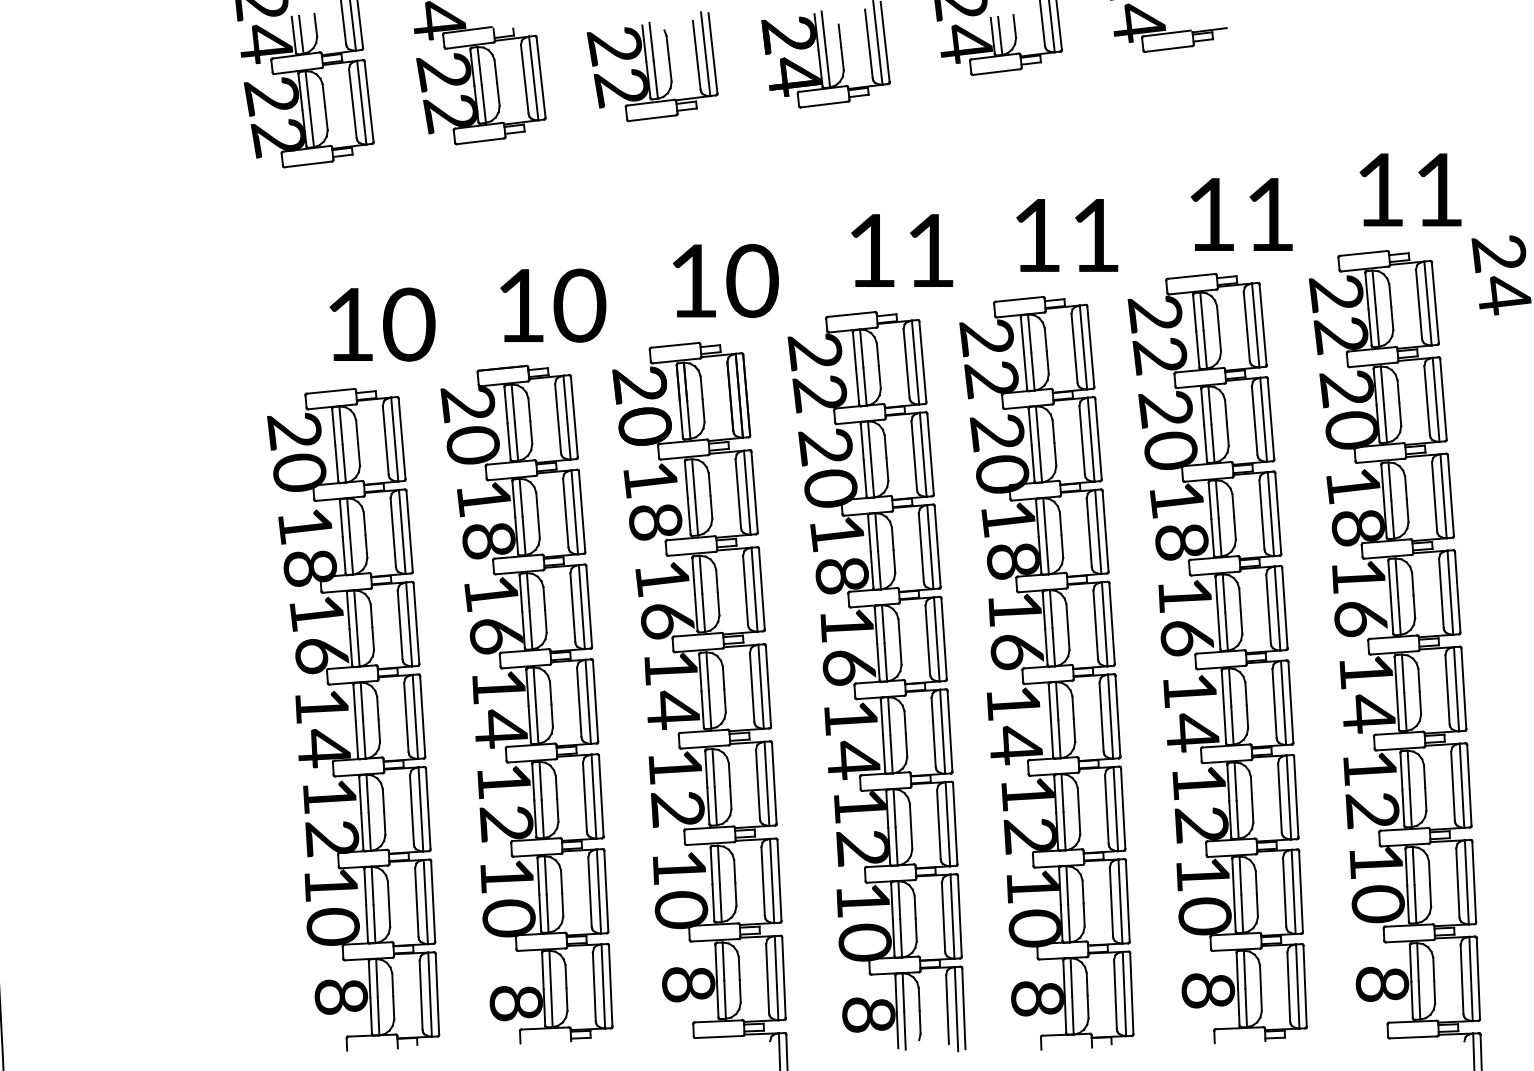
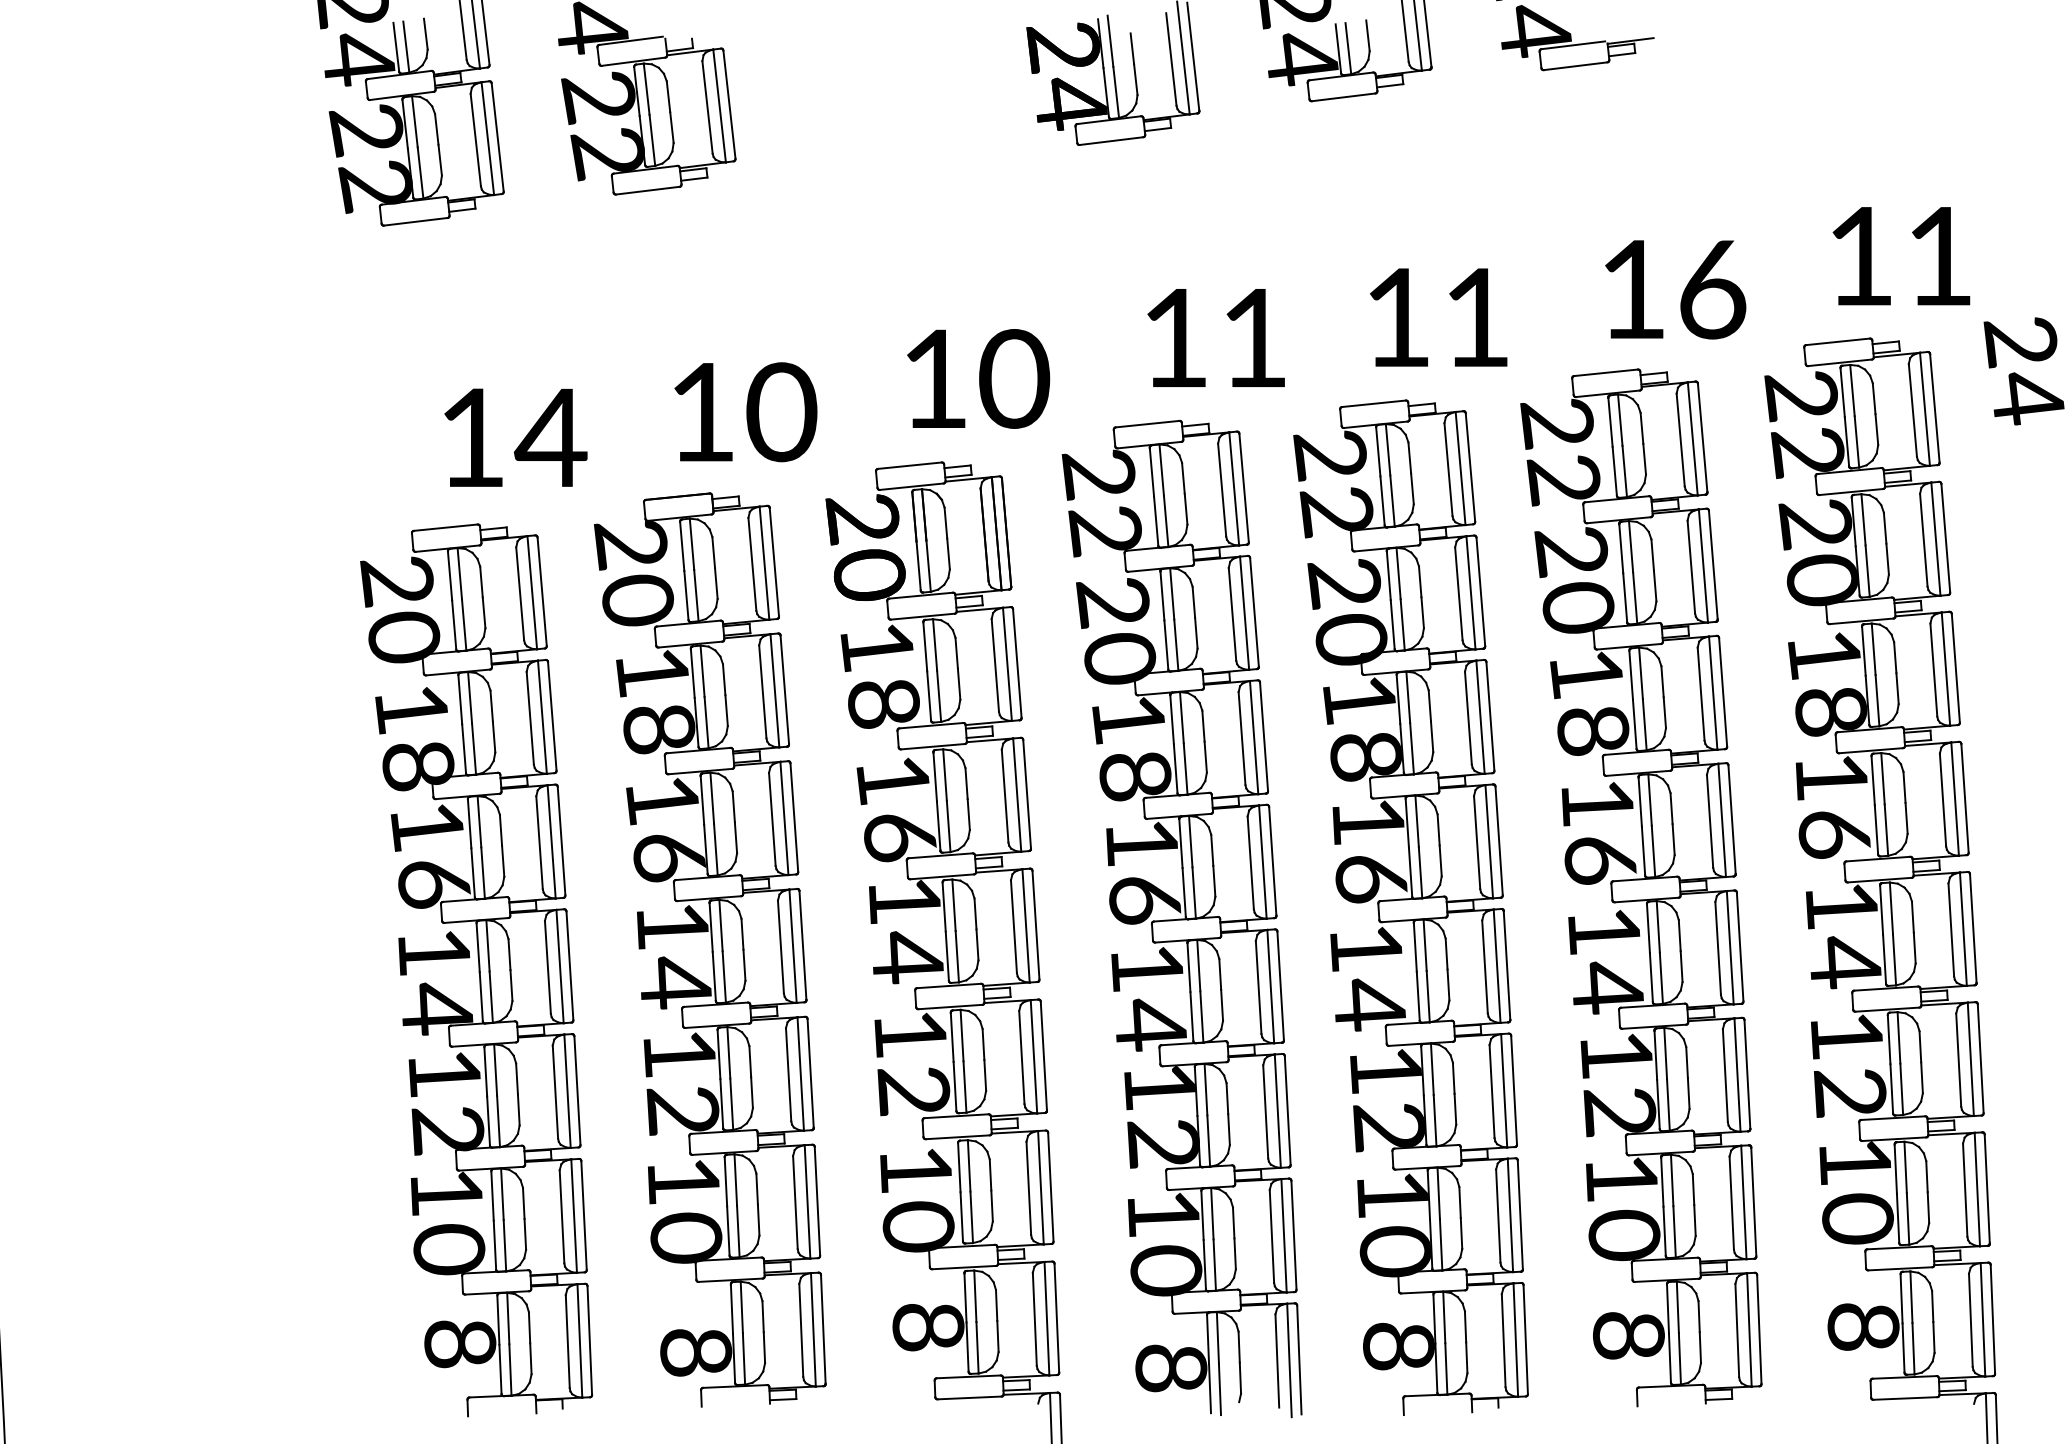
part: (652, 66) -> (879, 89), removed
text: (1270, 214) -> (1712, 289), 11 -> 16
text: (408, 324) -> (550, 437), 10 -> 14

